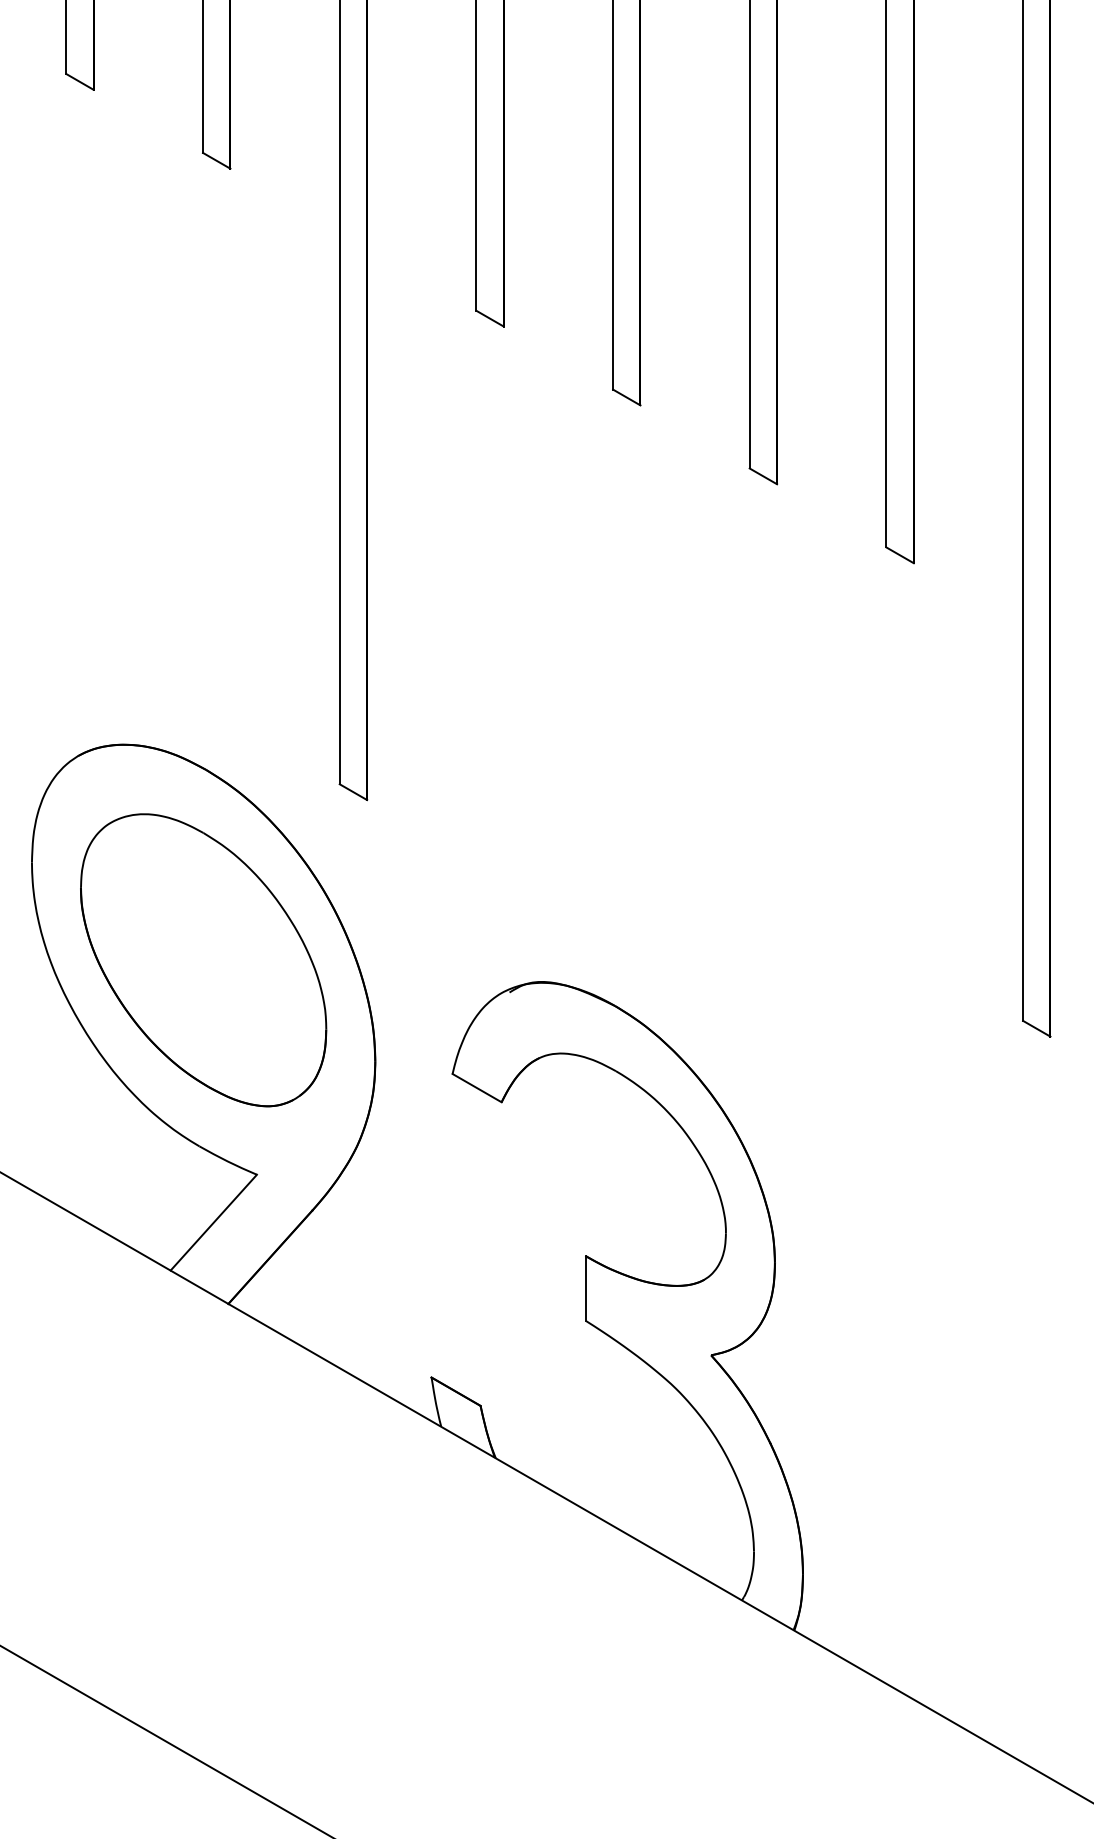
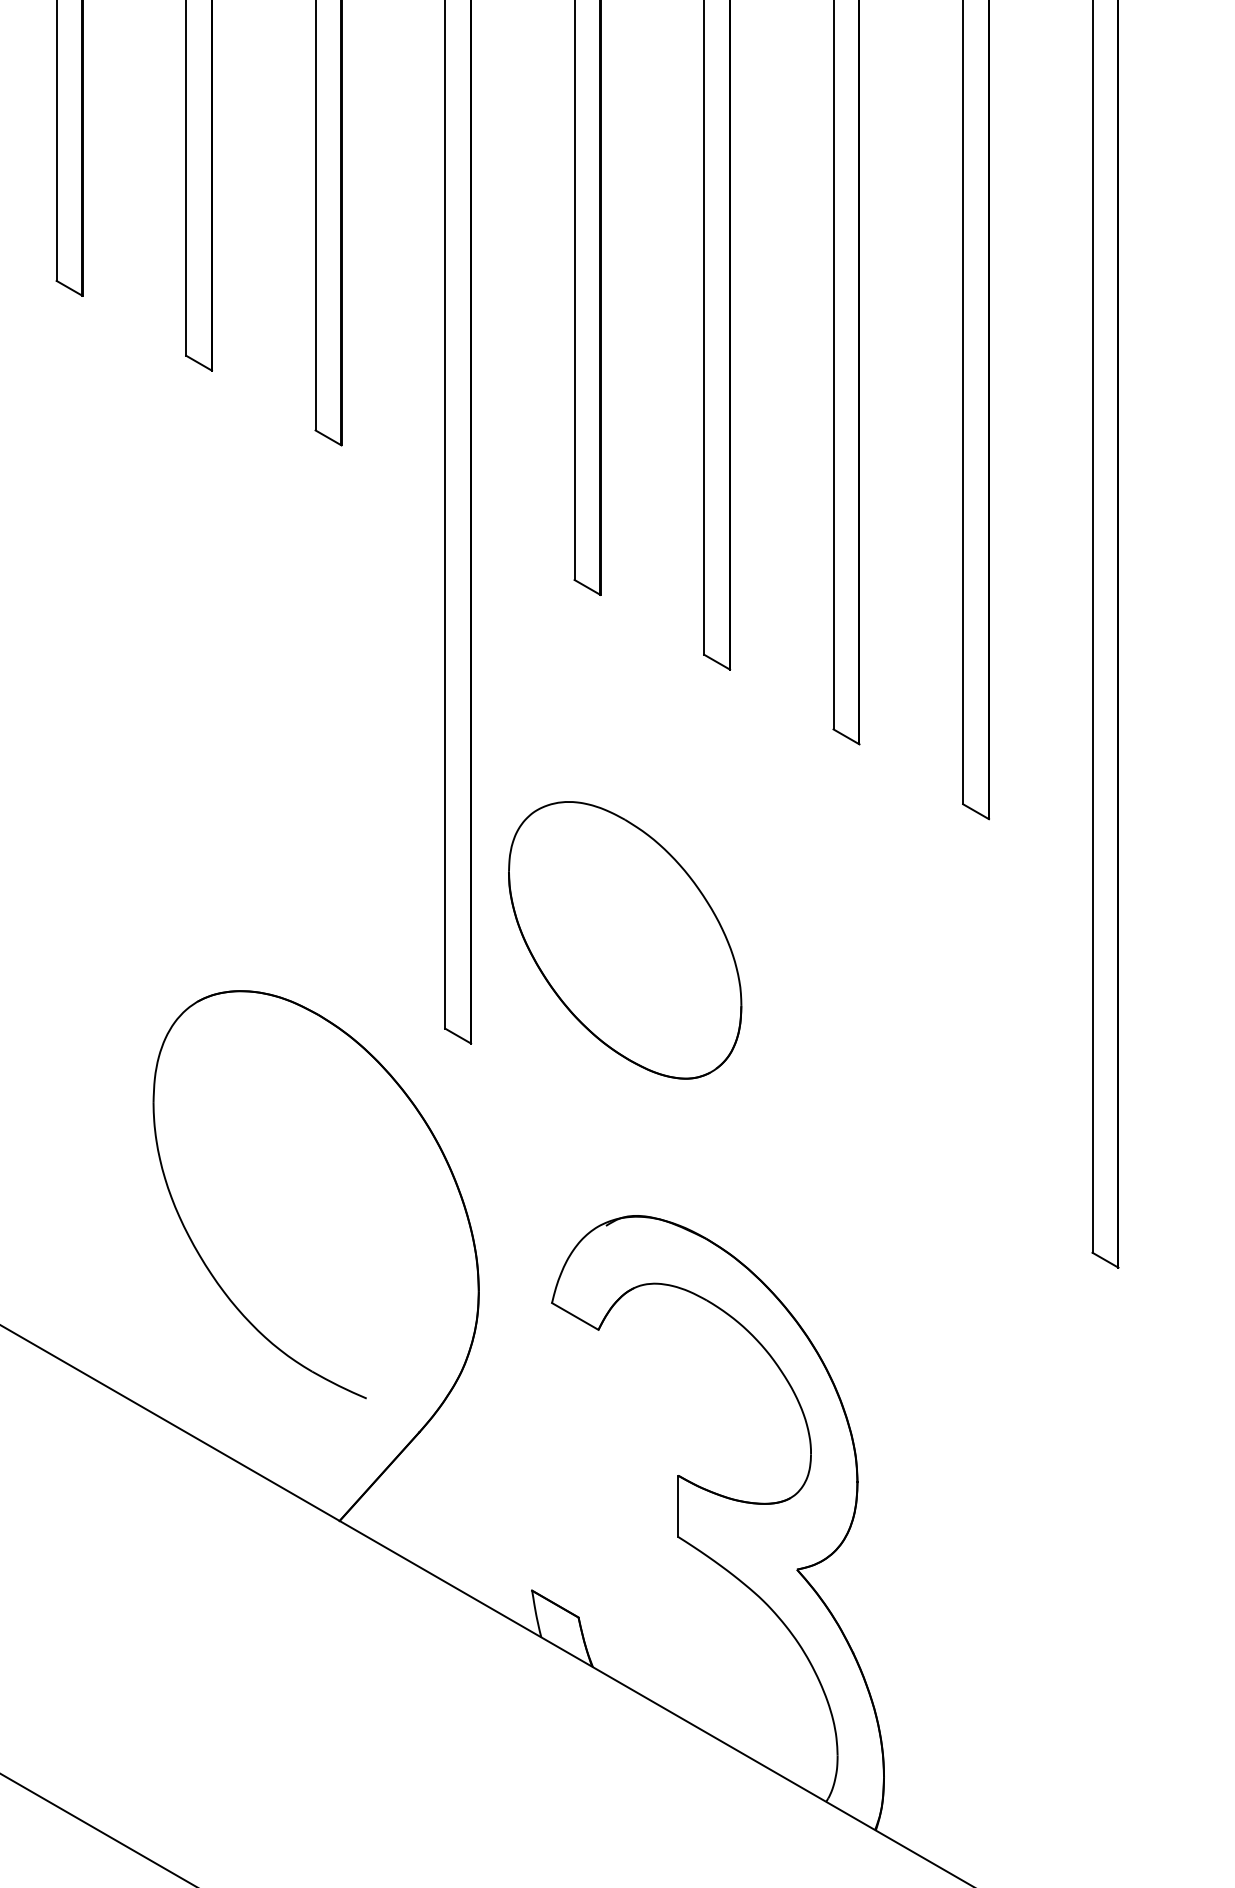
part: (203, 960) -> (625, 940), moved
line: (213, 1222) -> (325, 1443), removed

